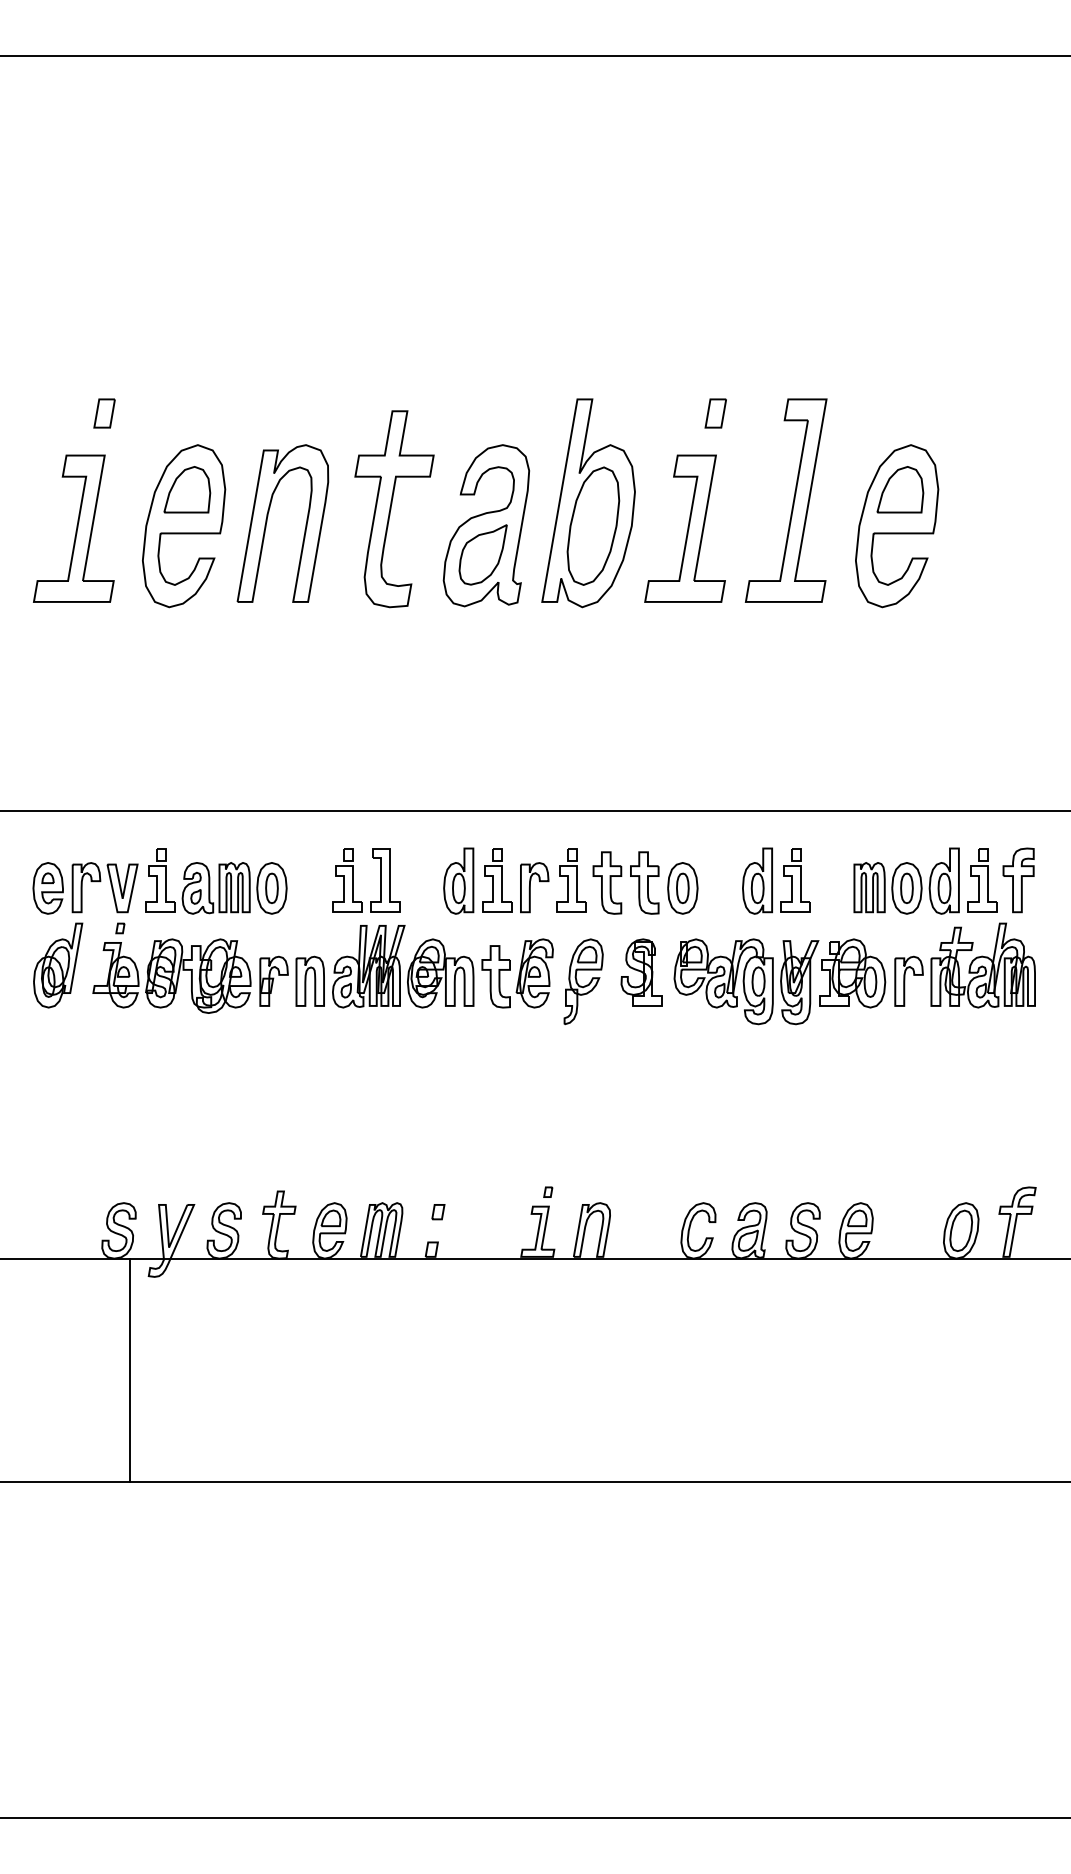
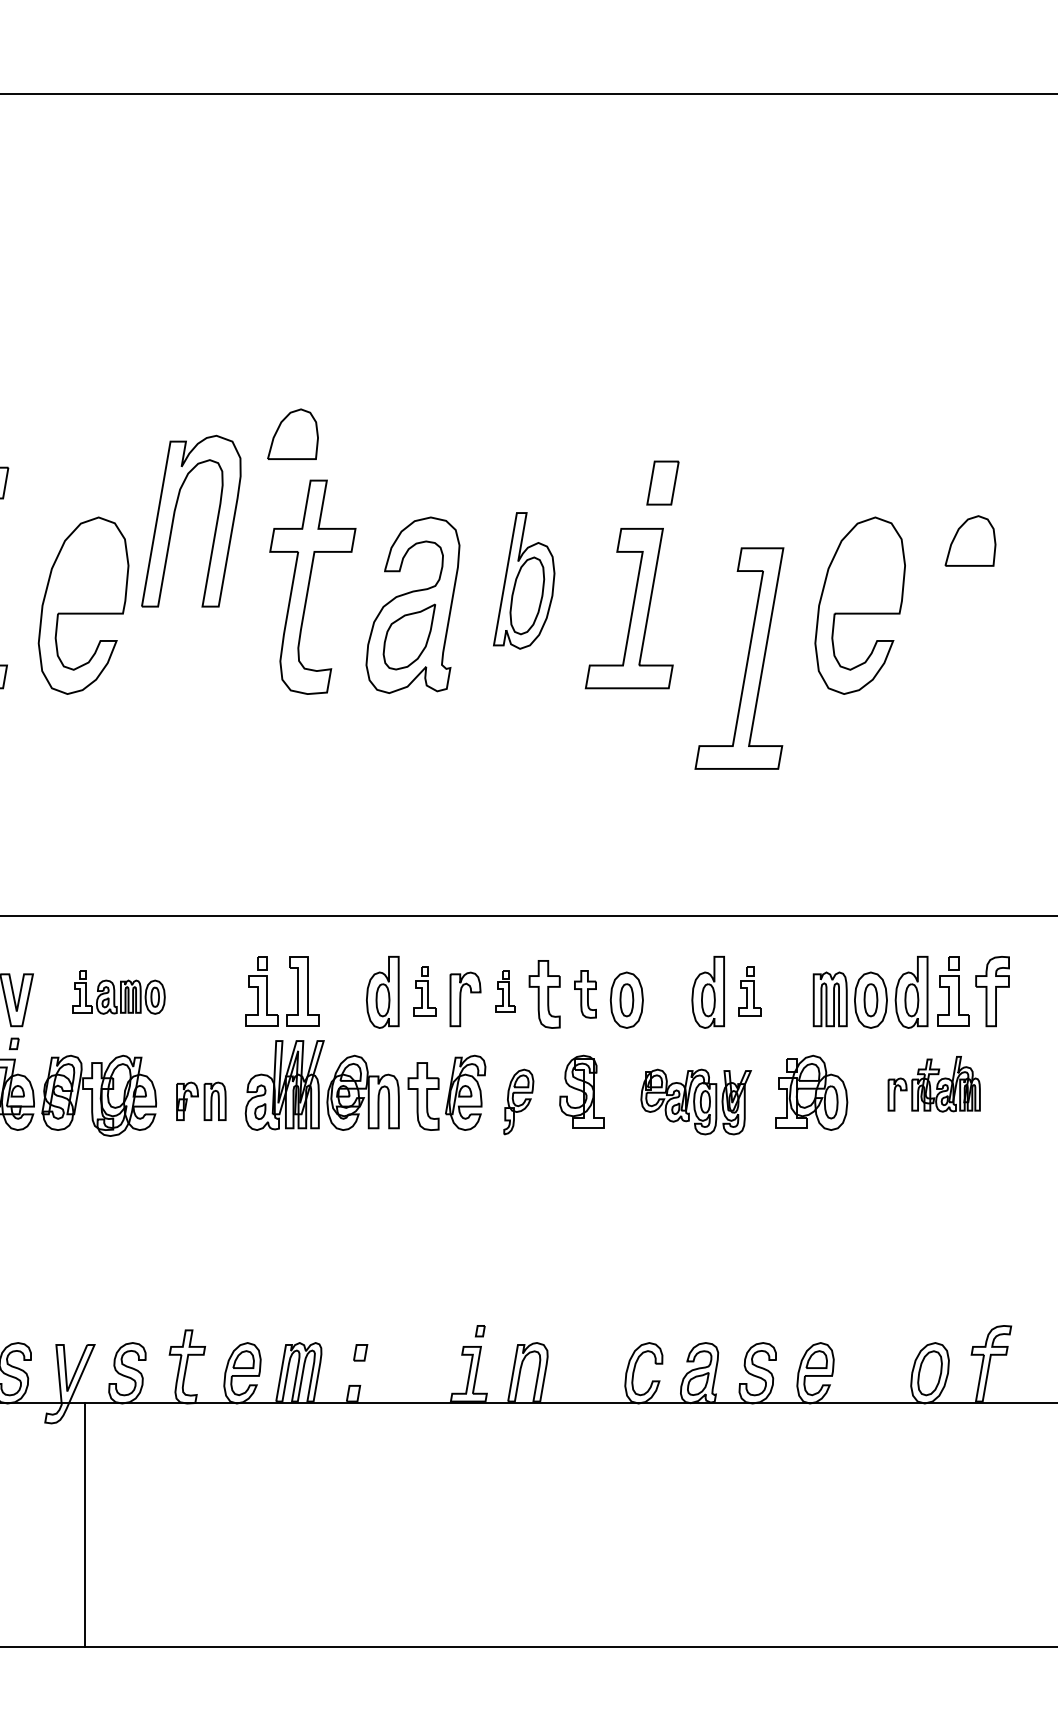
part: (715, 413) -> (662, 483), size x1.4
part: (187, 489) -> (293, 434), moved
part: (900, 489) -> (970, 540), moved
part: (792, 502) -> (746, 660), moved
part: (588, 503) -> (524, 581), size x0.6
part: (267, 522) -> (174, 520), moved
part: (497, 880) -> (425, 991), size x0.7
part: (571, 880) -> (505, 991), size x0.6
part: (795, 880) -> (749, 991), size x0.7
part: (216, 881) -> (118, 992), size x0.6
part: (644, 882) -> (585, 993), size x0.7
part: (964, 965) -> (933, 1084), size x0.6
part: (291, 980) -> (200, 1100), size x0.7
part: (583, 981) -> (518, 1101), size x0.7
part: (746, 981) -> (696, 1101), size x0.7
line: (129, 1370) -> (84, 1525), moved

